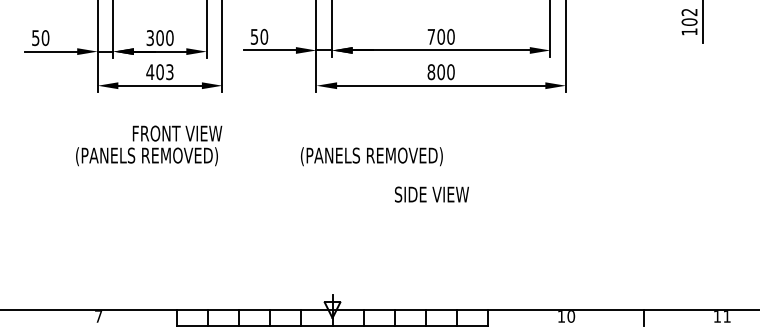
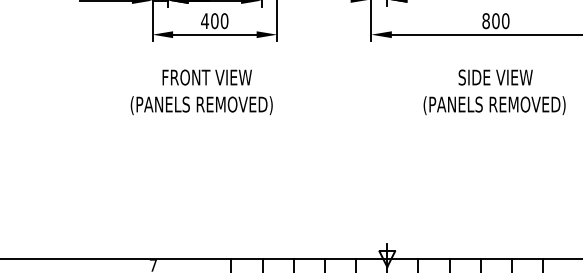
text: (169, 72) -> (224, 21), 403 -> 400
text: (177, 133) -> (207, 77), moved
text: (371, 156) -> (494, 105), moved
text: (431, 194) -> (495, 77), moved

